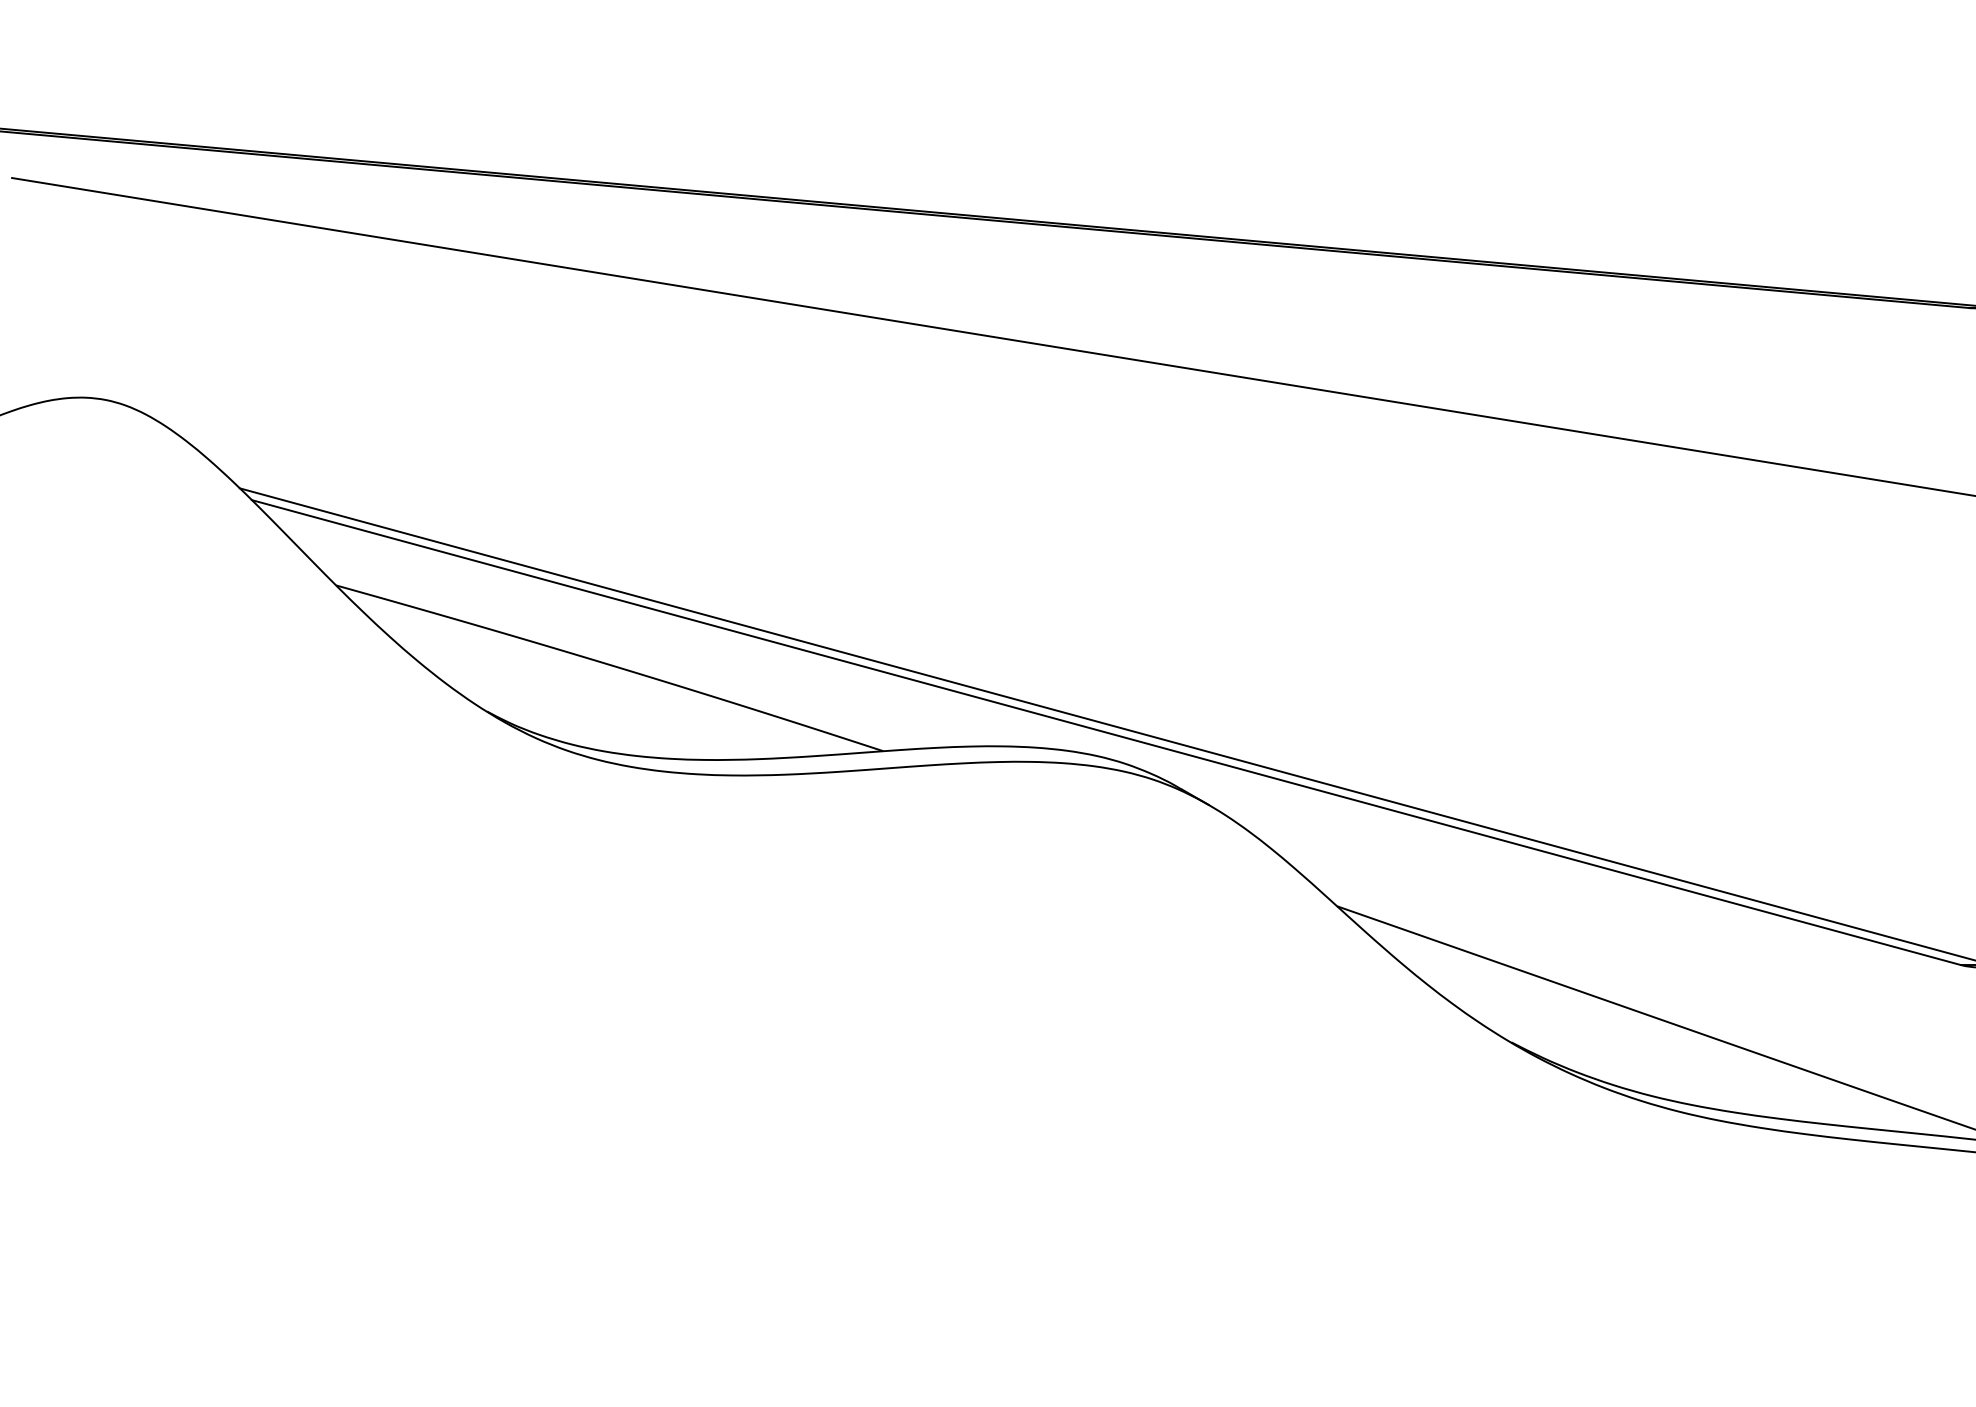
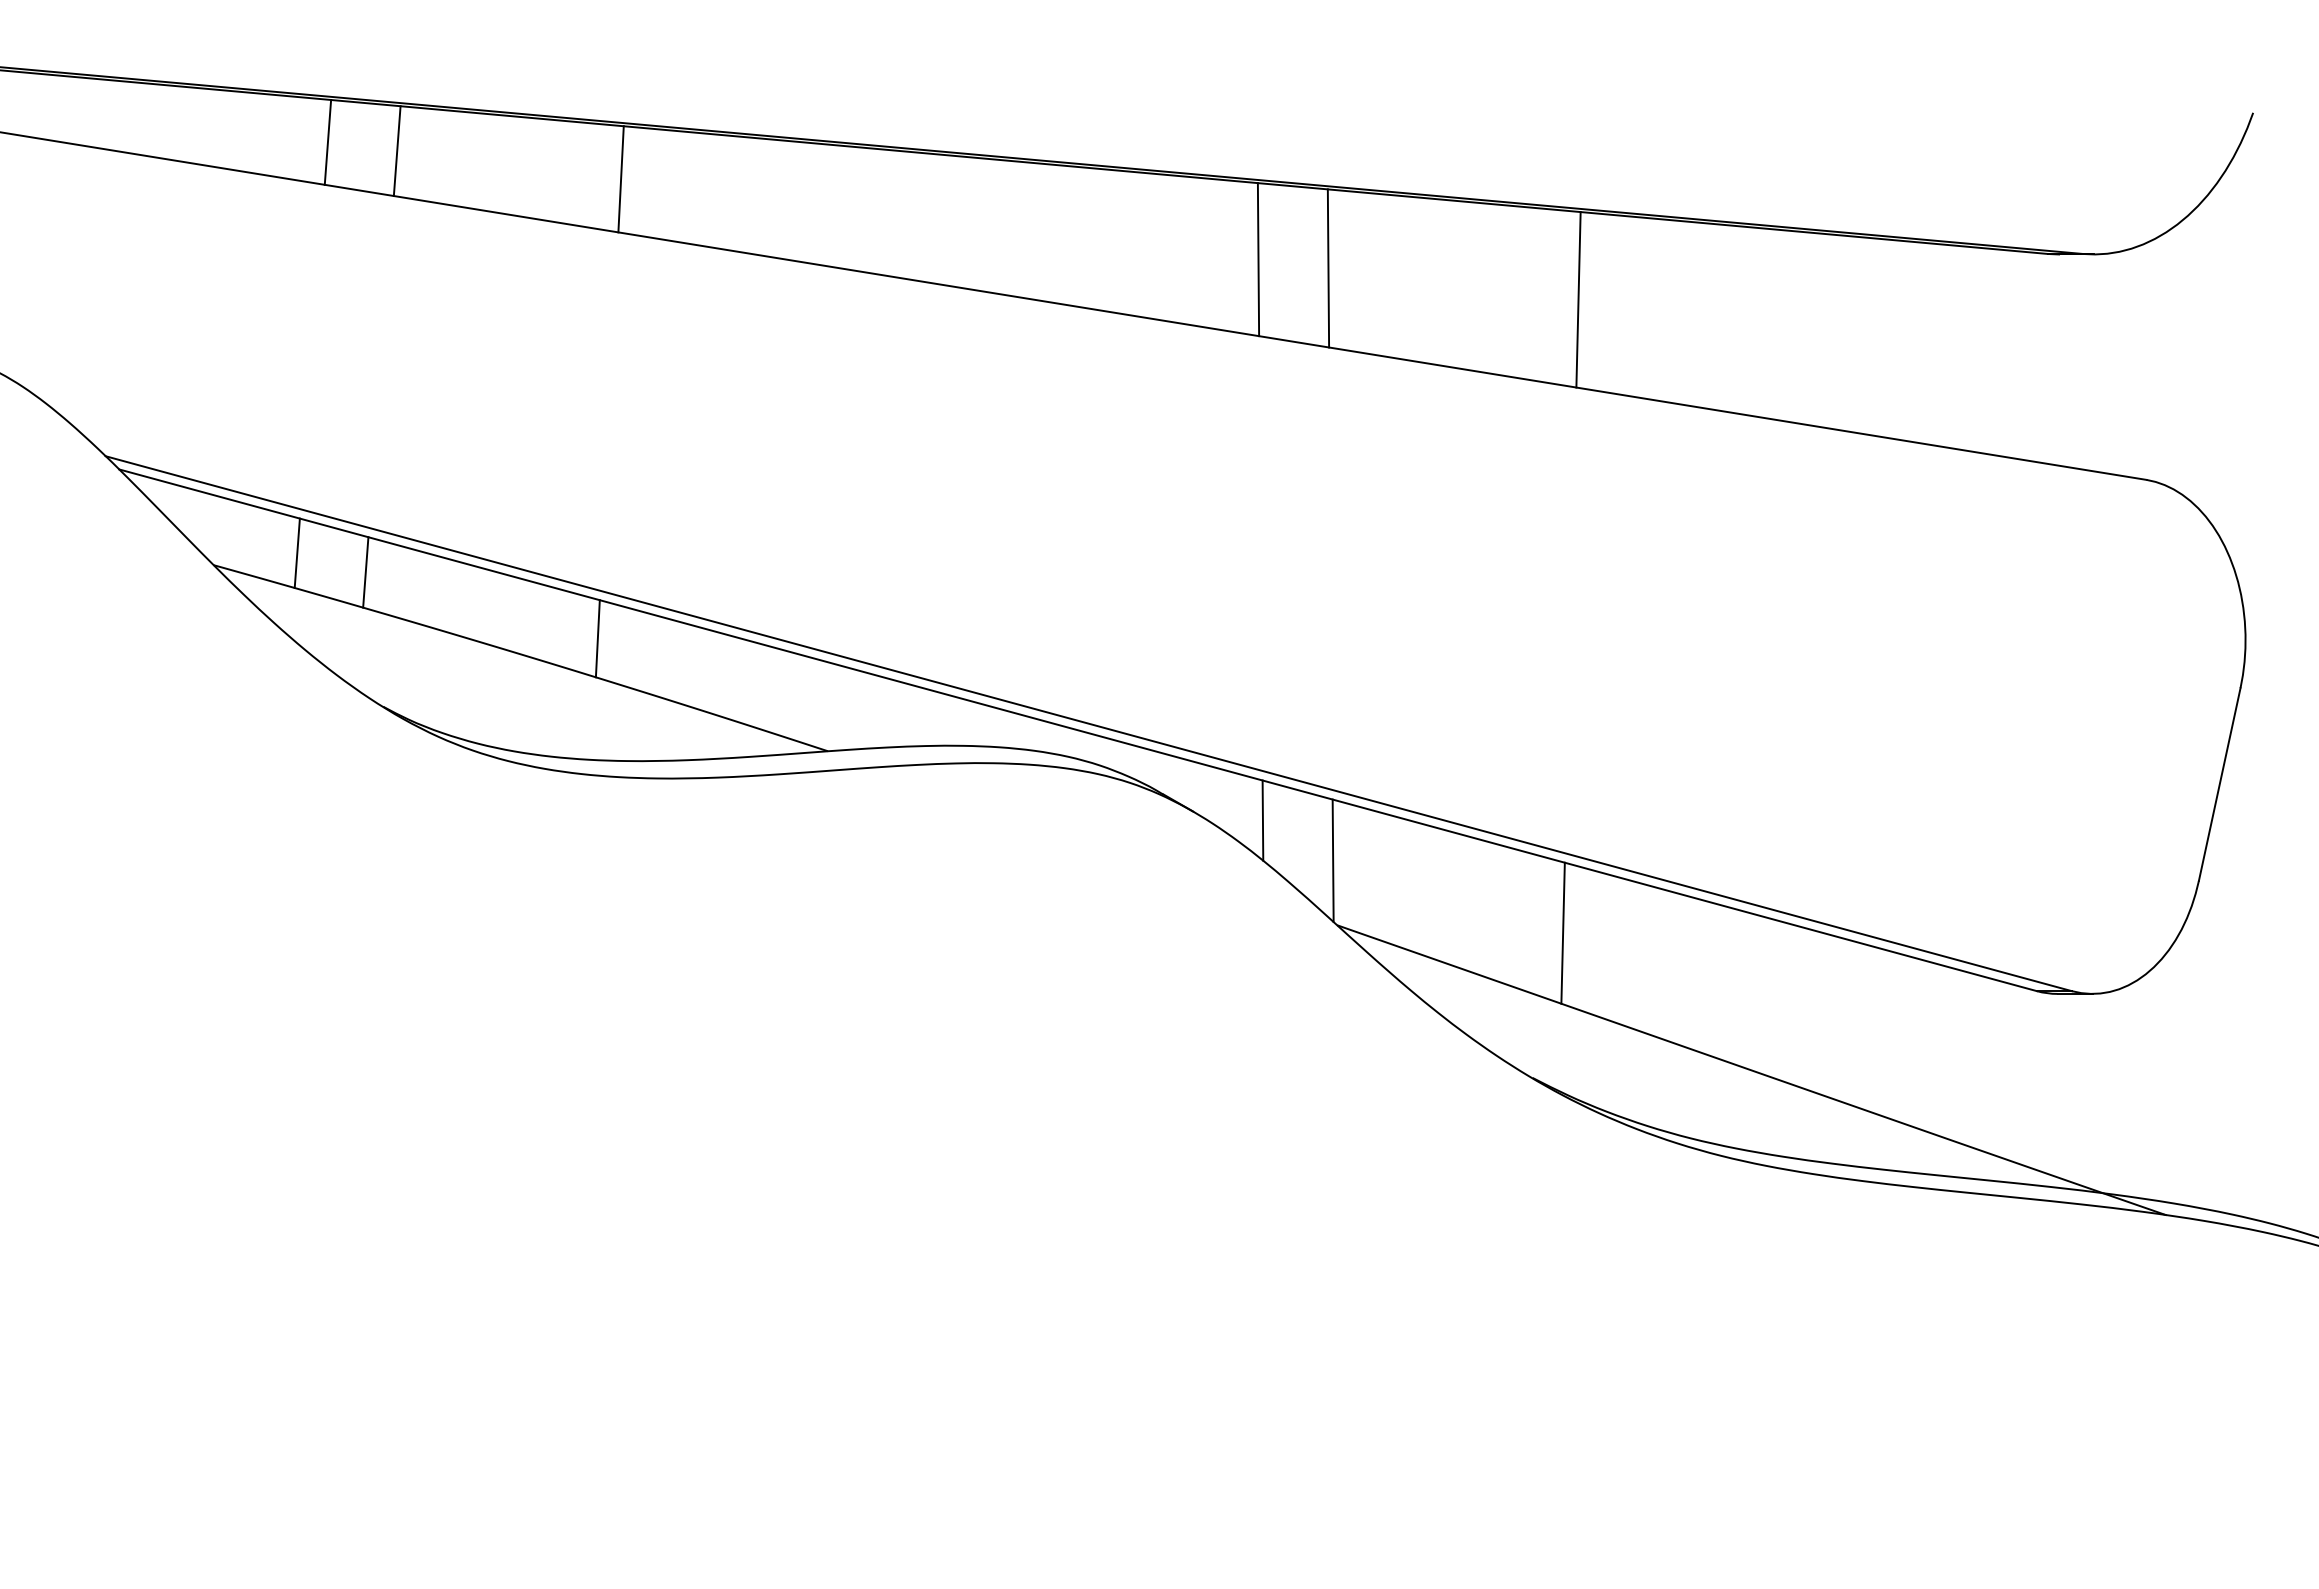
line: (437, 207) -> (327, 141), added
line: (498, 216) -> (396, 151), added
line: (698, 241) -> (620, 179), added
line: (1266, 313) -> (1258, 259), added
line: (1329, 321) -> (1328, 268), added
line: (1552, 348) -> (1578, 299), added
line: (409, 575) -> (296, 553), added
line: (471, 591) -> (365, 572), added
line: (678, 650) -> (597, 638), added
line: (1270, 812) -> (1262, 820), added
line: (1332, 848) -> (1332, 860), added
line: (1537, 912) -> (1562, 932), added

